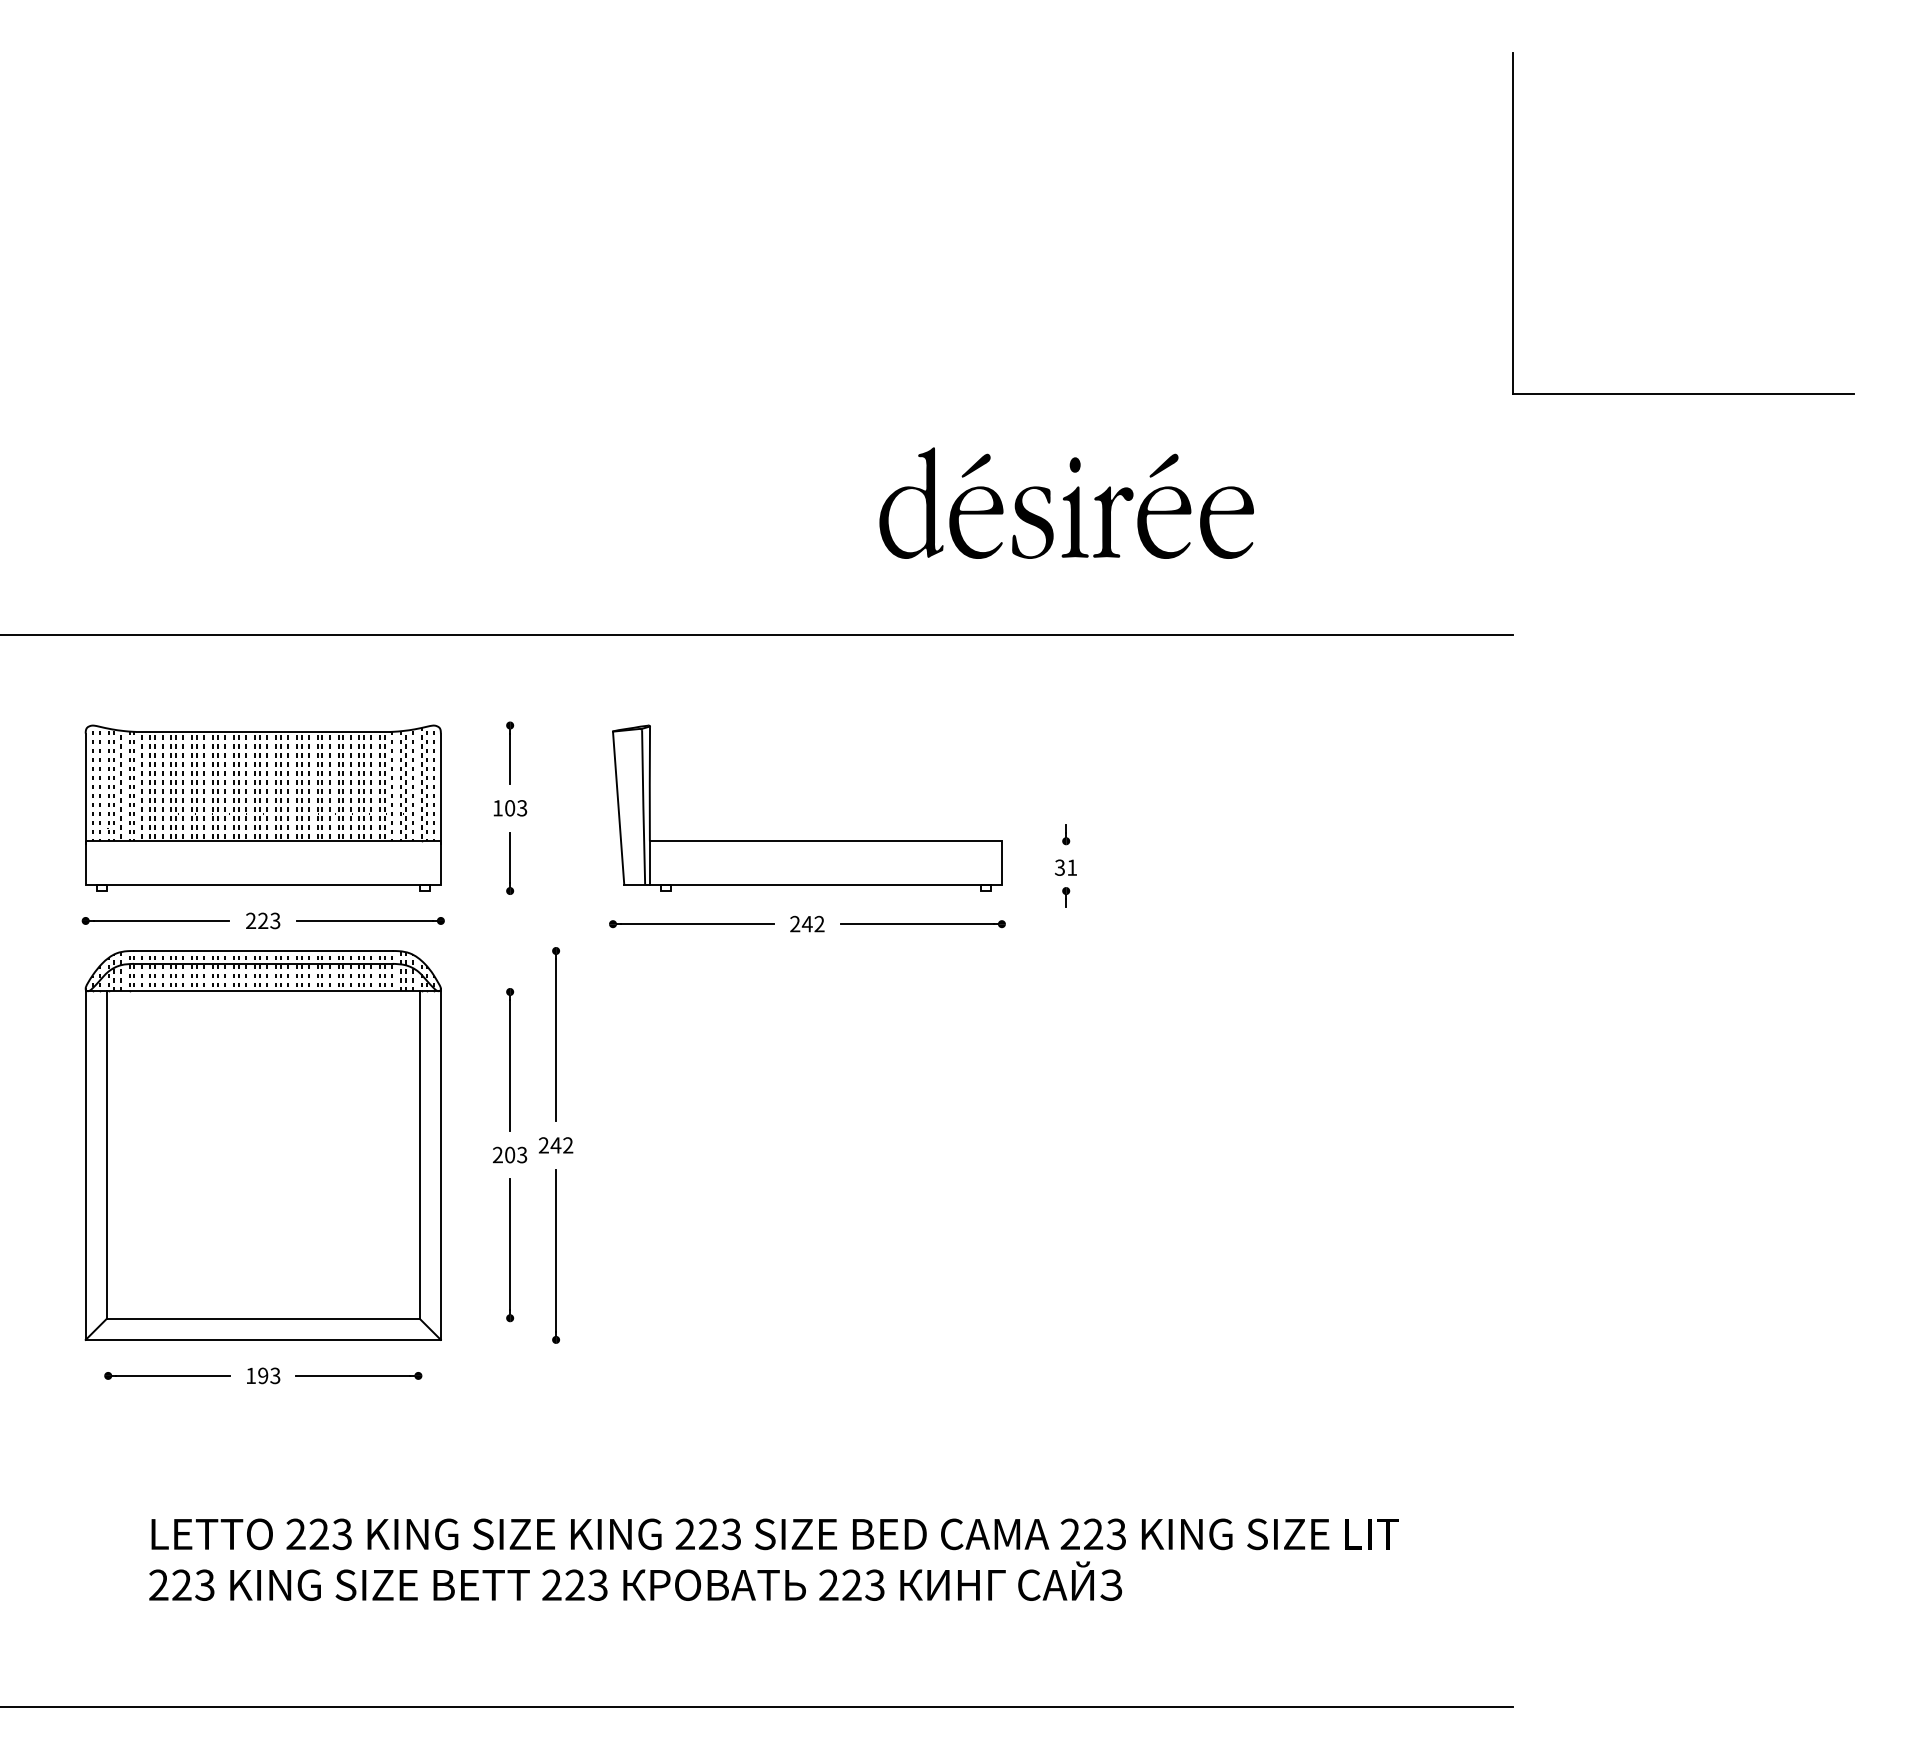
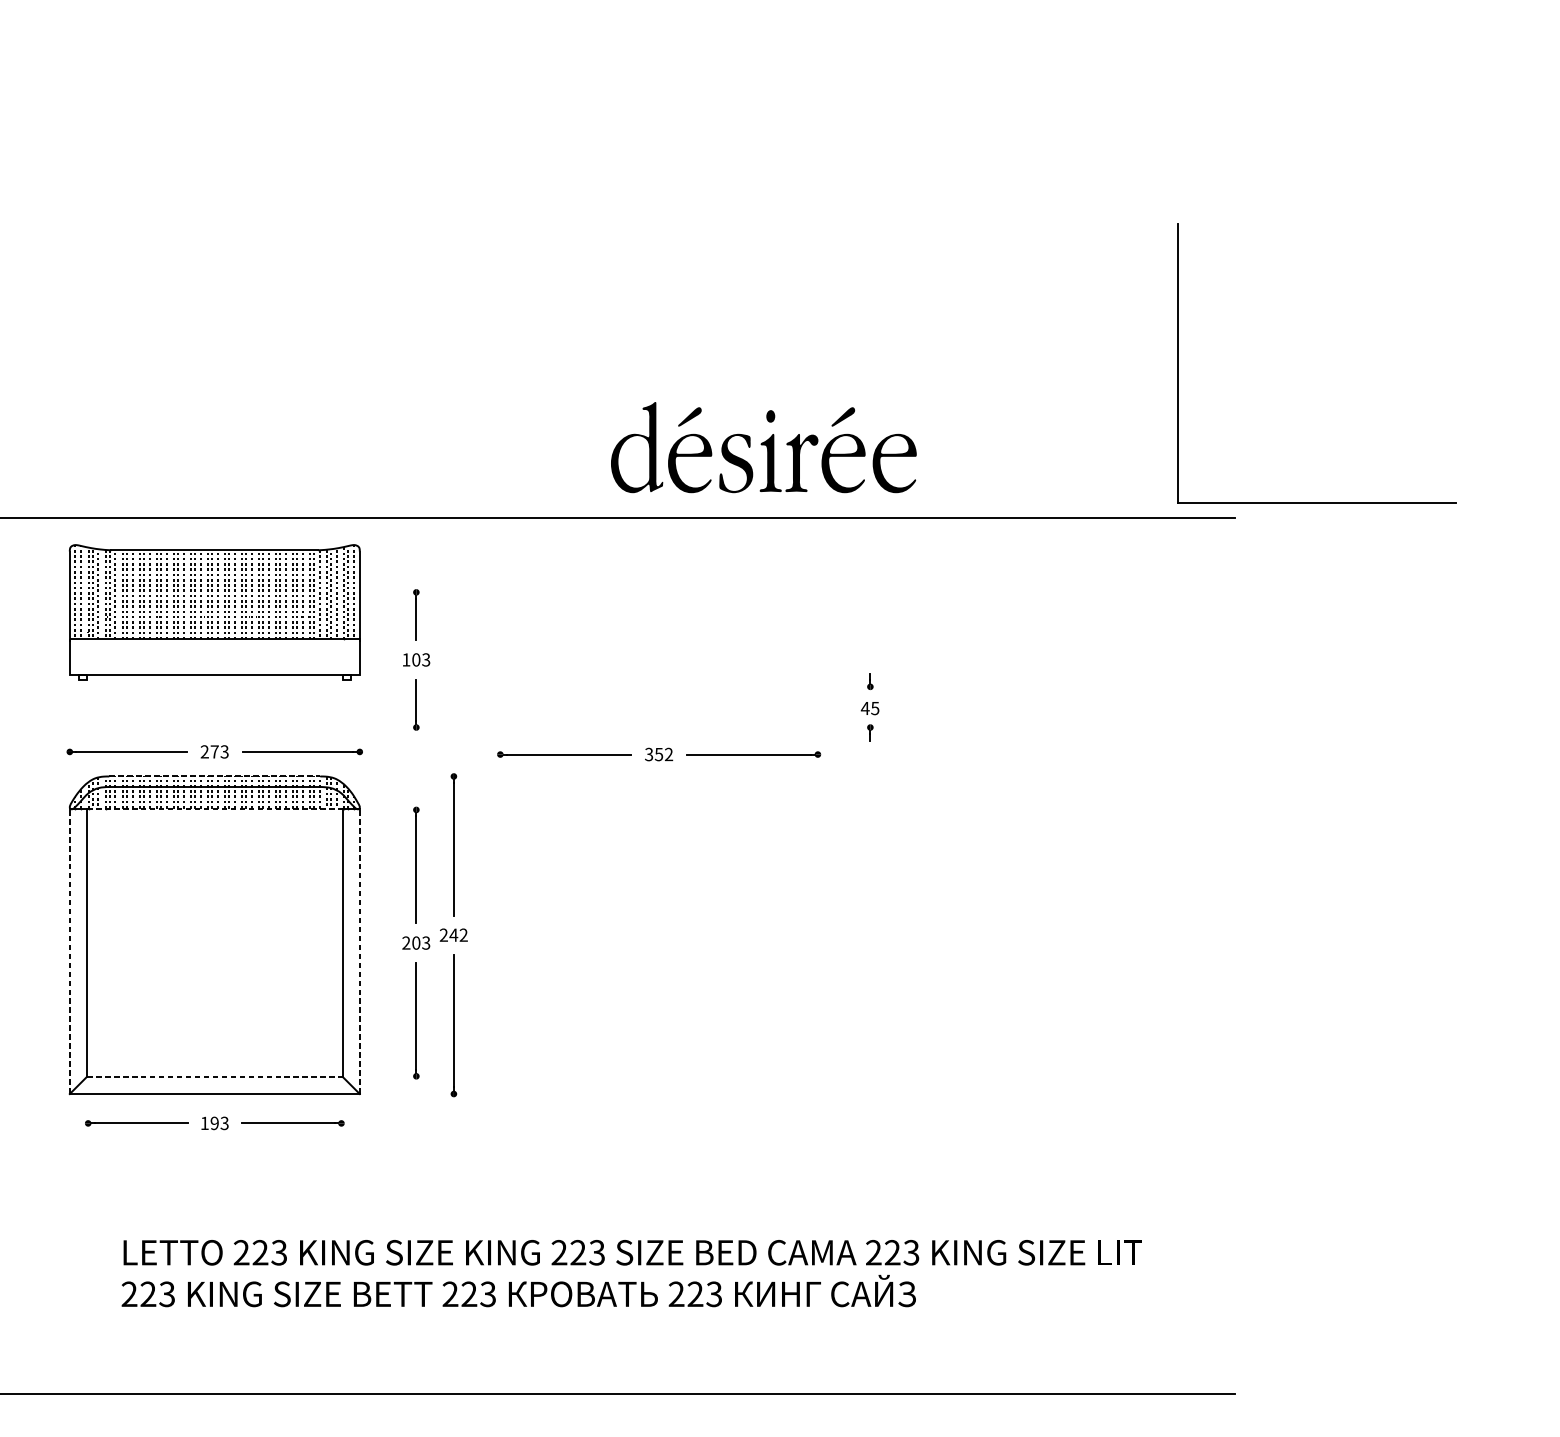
part: (1513, 223) -> (1178, 363), moved
part: (1066, 502) -> (763, 447), moved
part: (262, 807) -> (214, 611), moved
part: (807, 840) -> (659, 686), removed
text: (1065, 867) -> (869, 708), 31 -> 45
text: (263, 920) -> (214, 751), 223 -> 273
text: (801, 924) -> (654, 754), 242 -> 352
line: (263, 951) -> (214, 776), solid -> dashed
line: (263, 991) -> (214, 809), solid -> dashed
line: (85, 1164) -> (69, 950), solid -> dashed
line: (440, 1164) -> (359, 950), solid -> dashed
line: (263, 1319) -> (214, 1077), solid -> dashed

